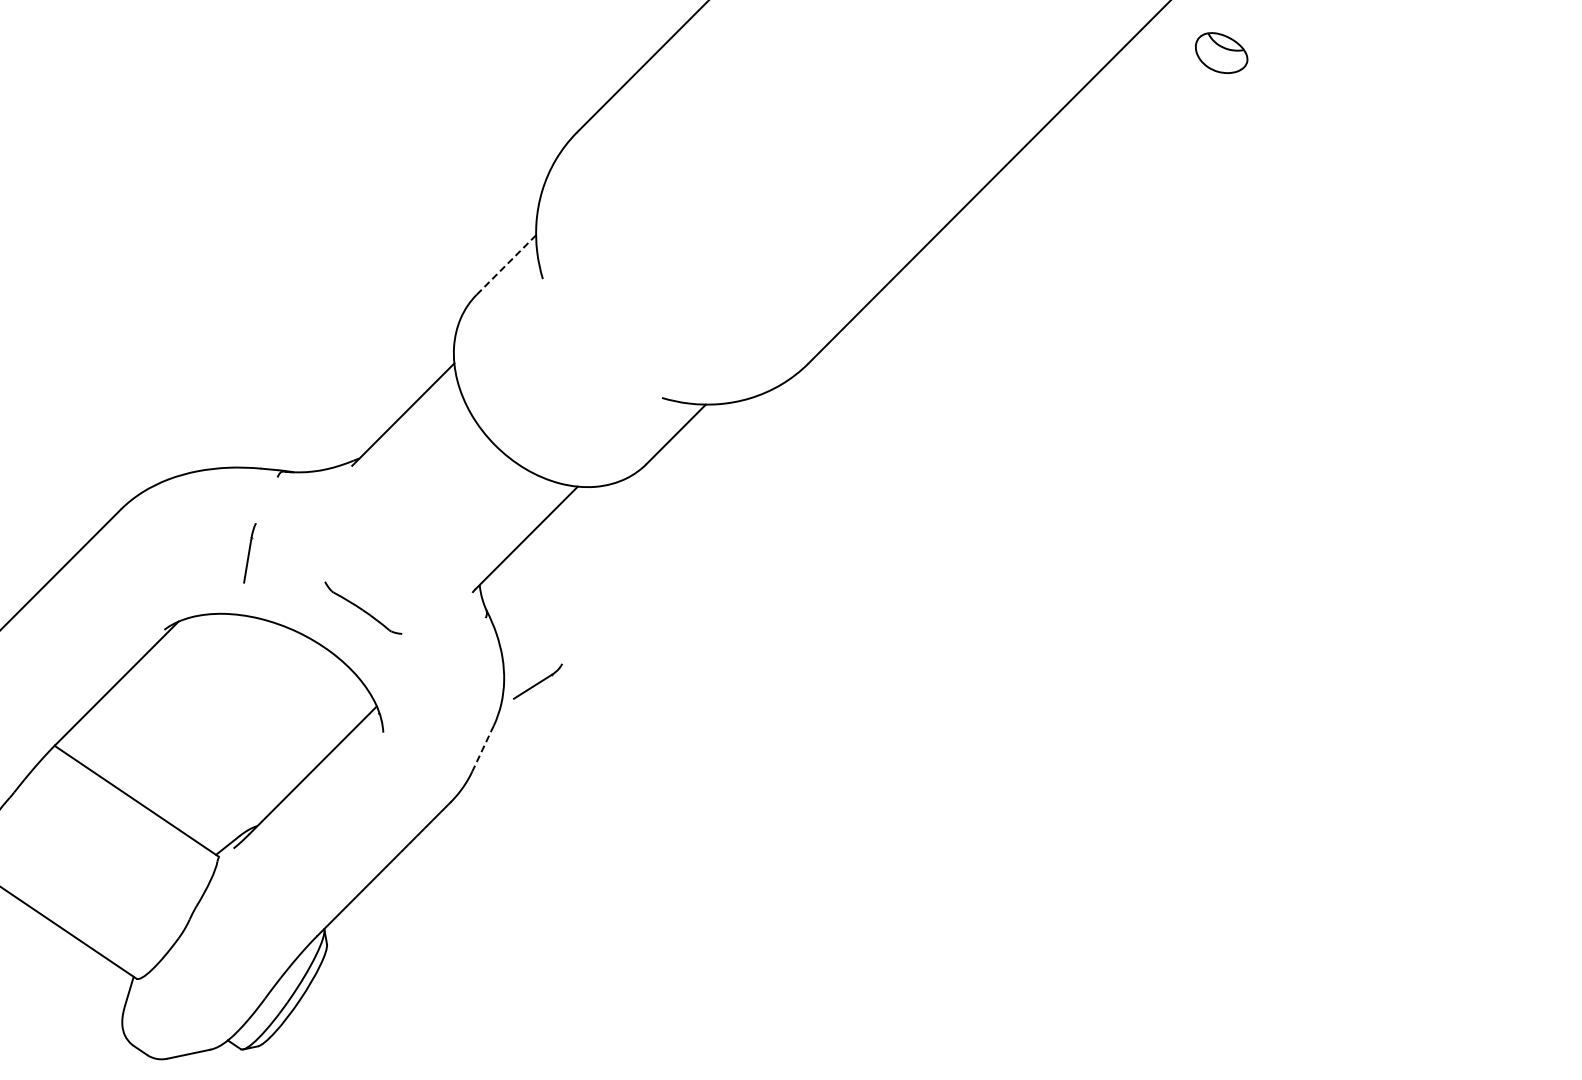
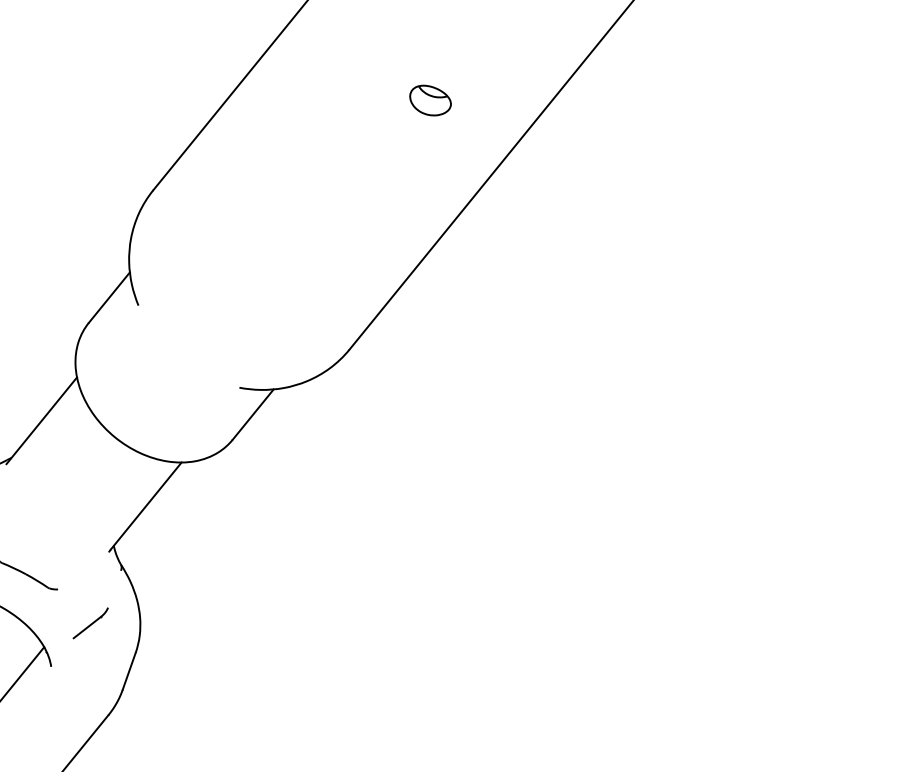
part: (1221, 52) -> (430, 99), moved
line: (506, 264) -> (109, 297), dashed -> solid
part: (537, 681) -> (90, 623), moved
line: (482, 749) -> (128, 672), dashed -> solid

